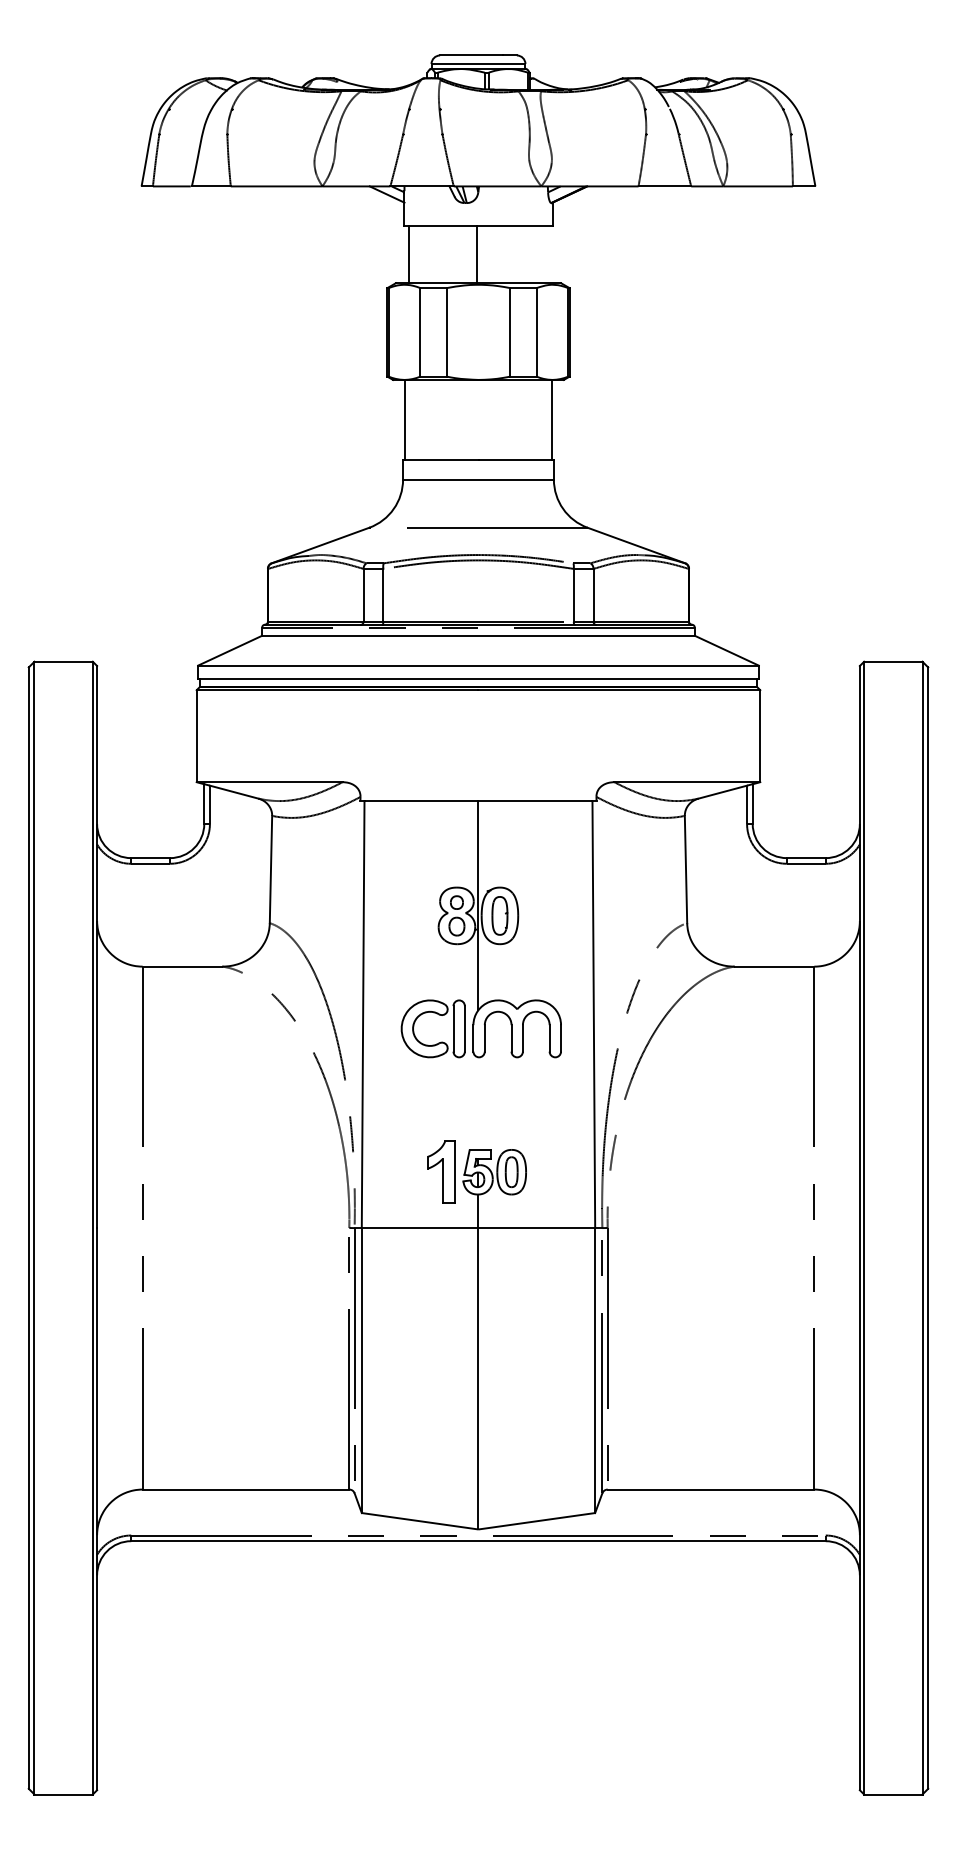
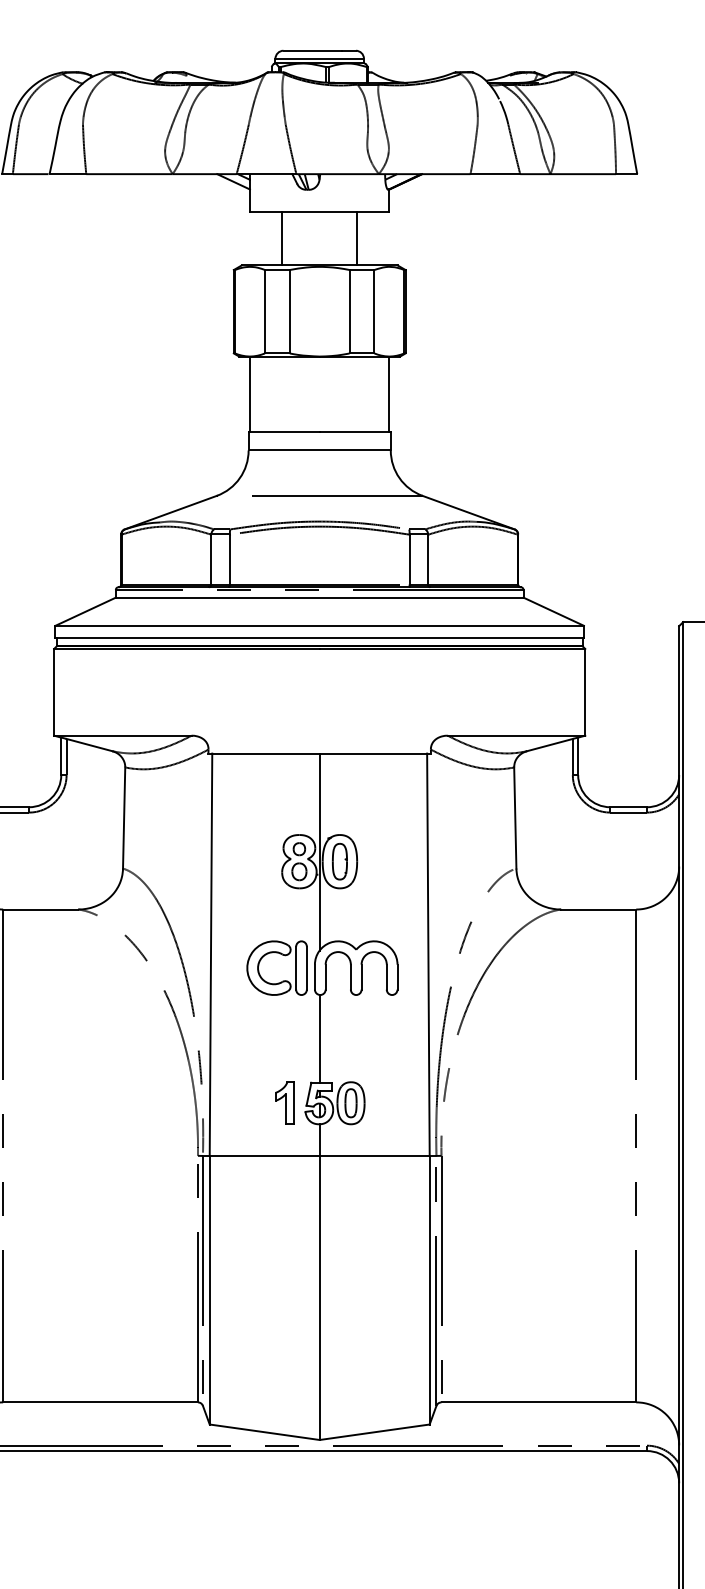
line: (408, 254) -> (282, 238), moved
line: (477, 254) -> (357, 238), moved
line: (478, 1103) -> (319, 1038), added
part: (441, 1171) -> (284, 1102), size x0.71

